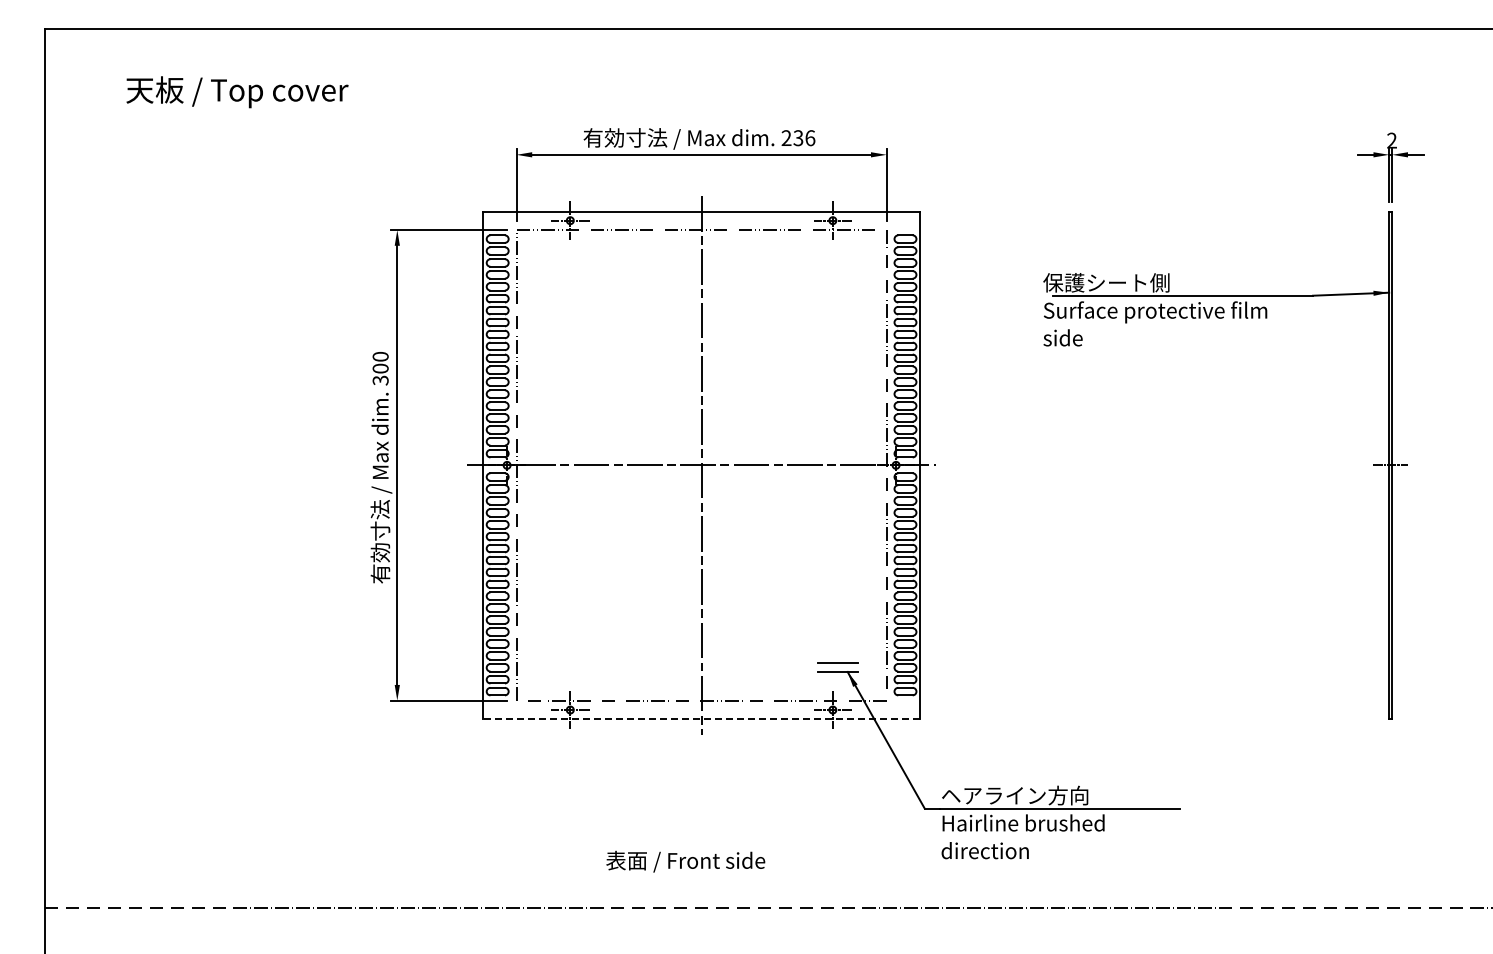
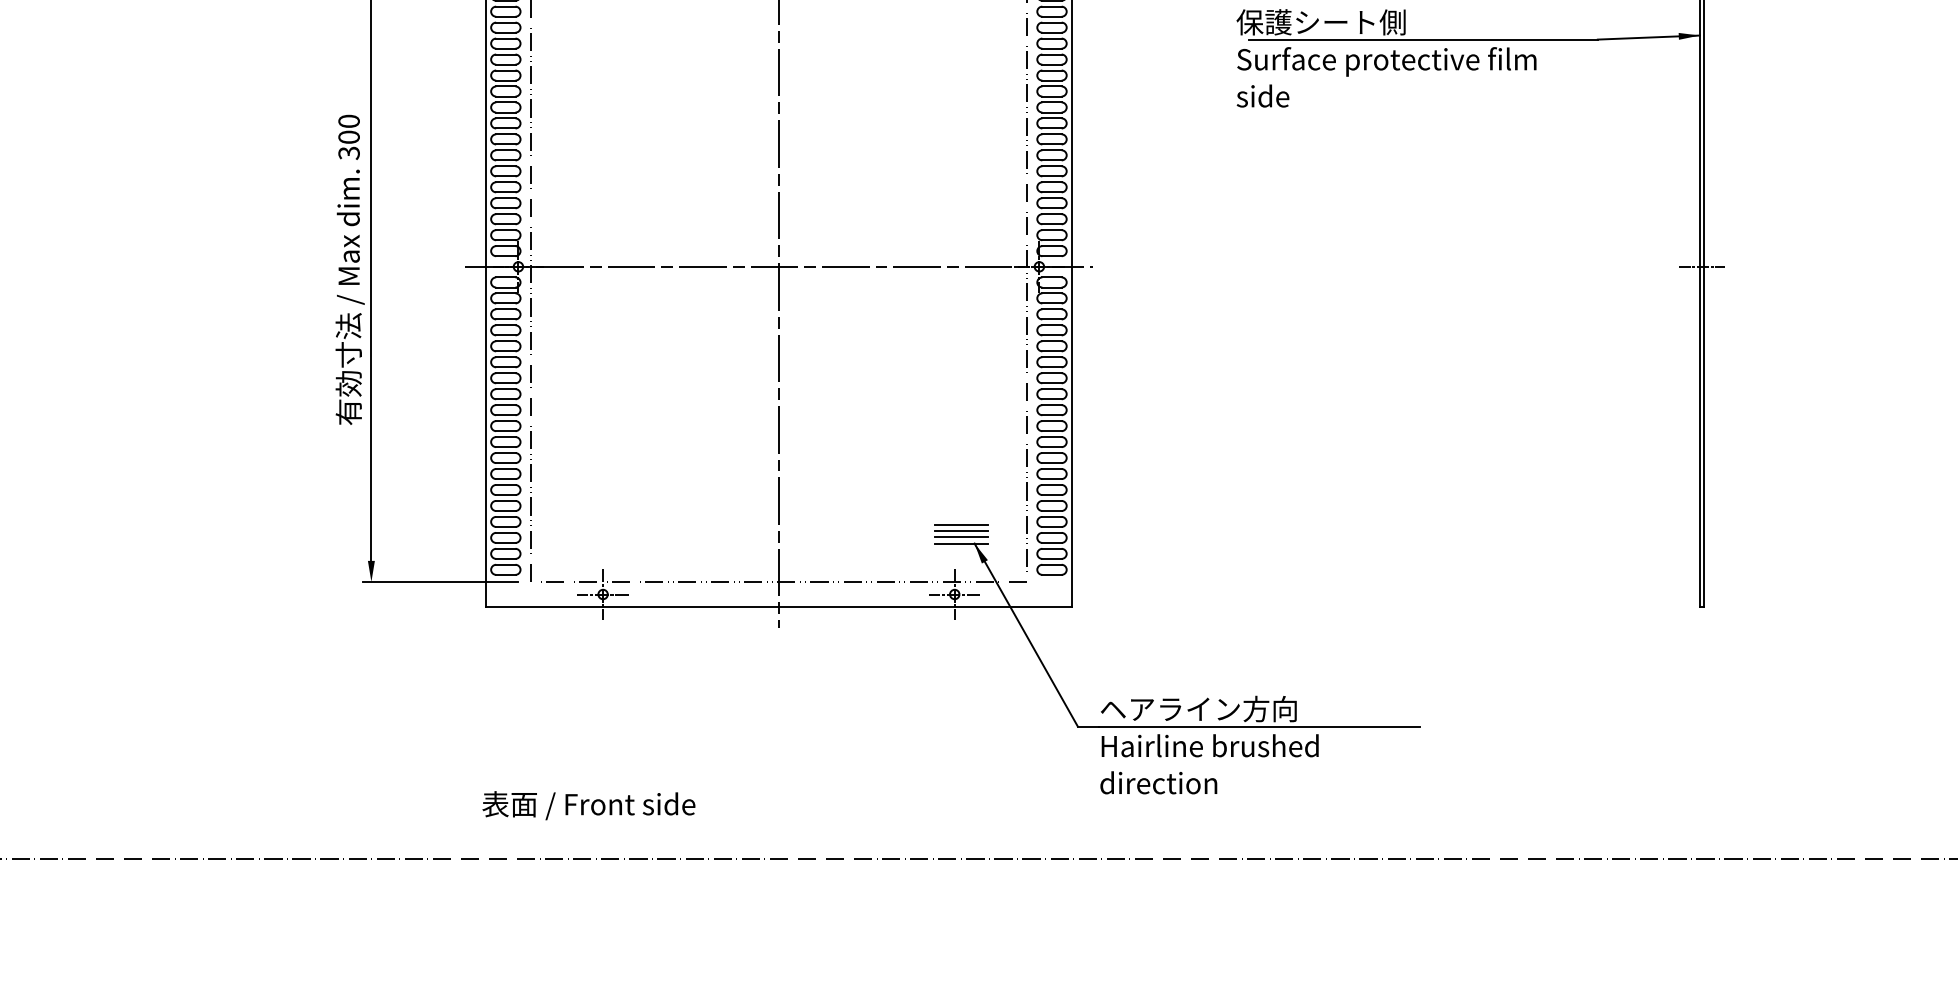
line: (837, 657) -> (960, 524), added
line: (837, 667) -> (960, 537), added
line: (701, 719) -> (778, 607), dashed -> solid
text: (685, 861) -> (588, 805), moved

